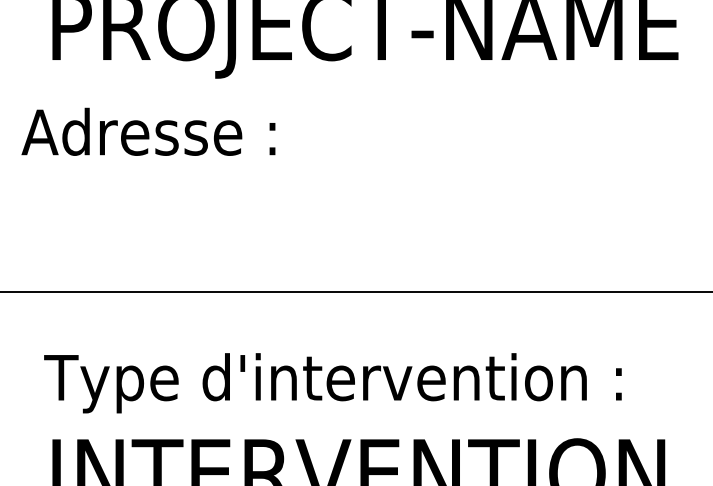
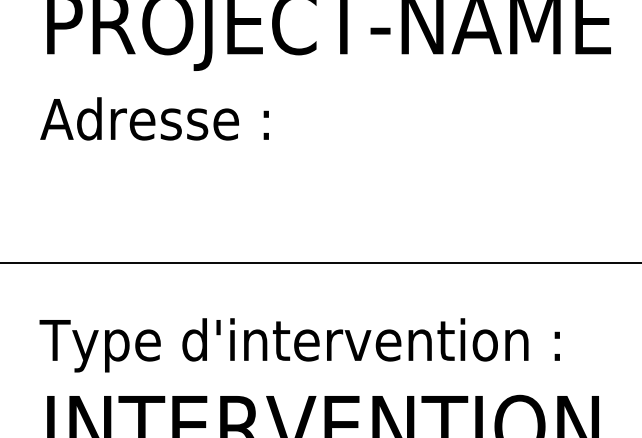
text: (148, 131) -> (154, 118), moved

